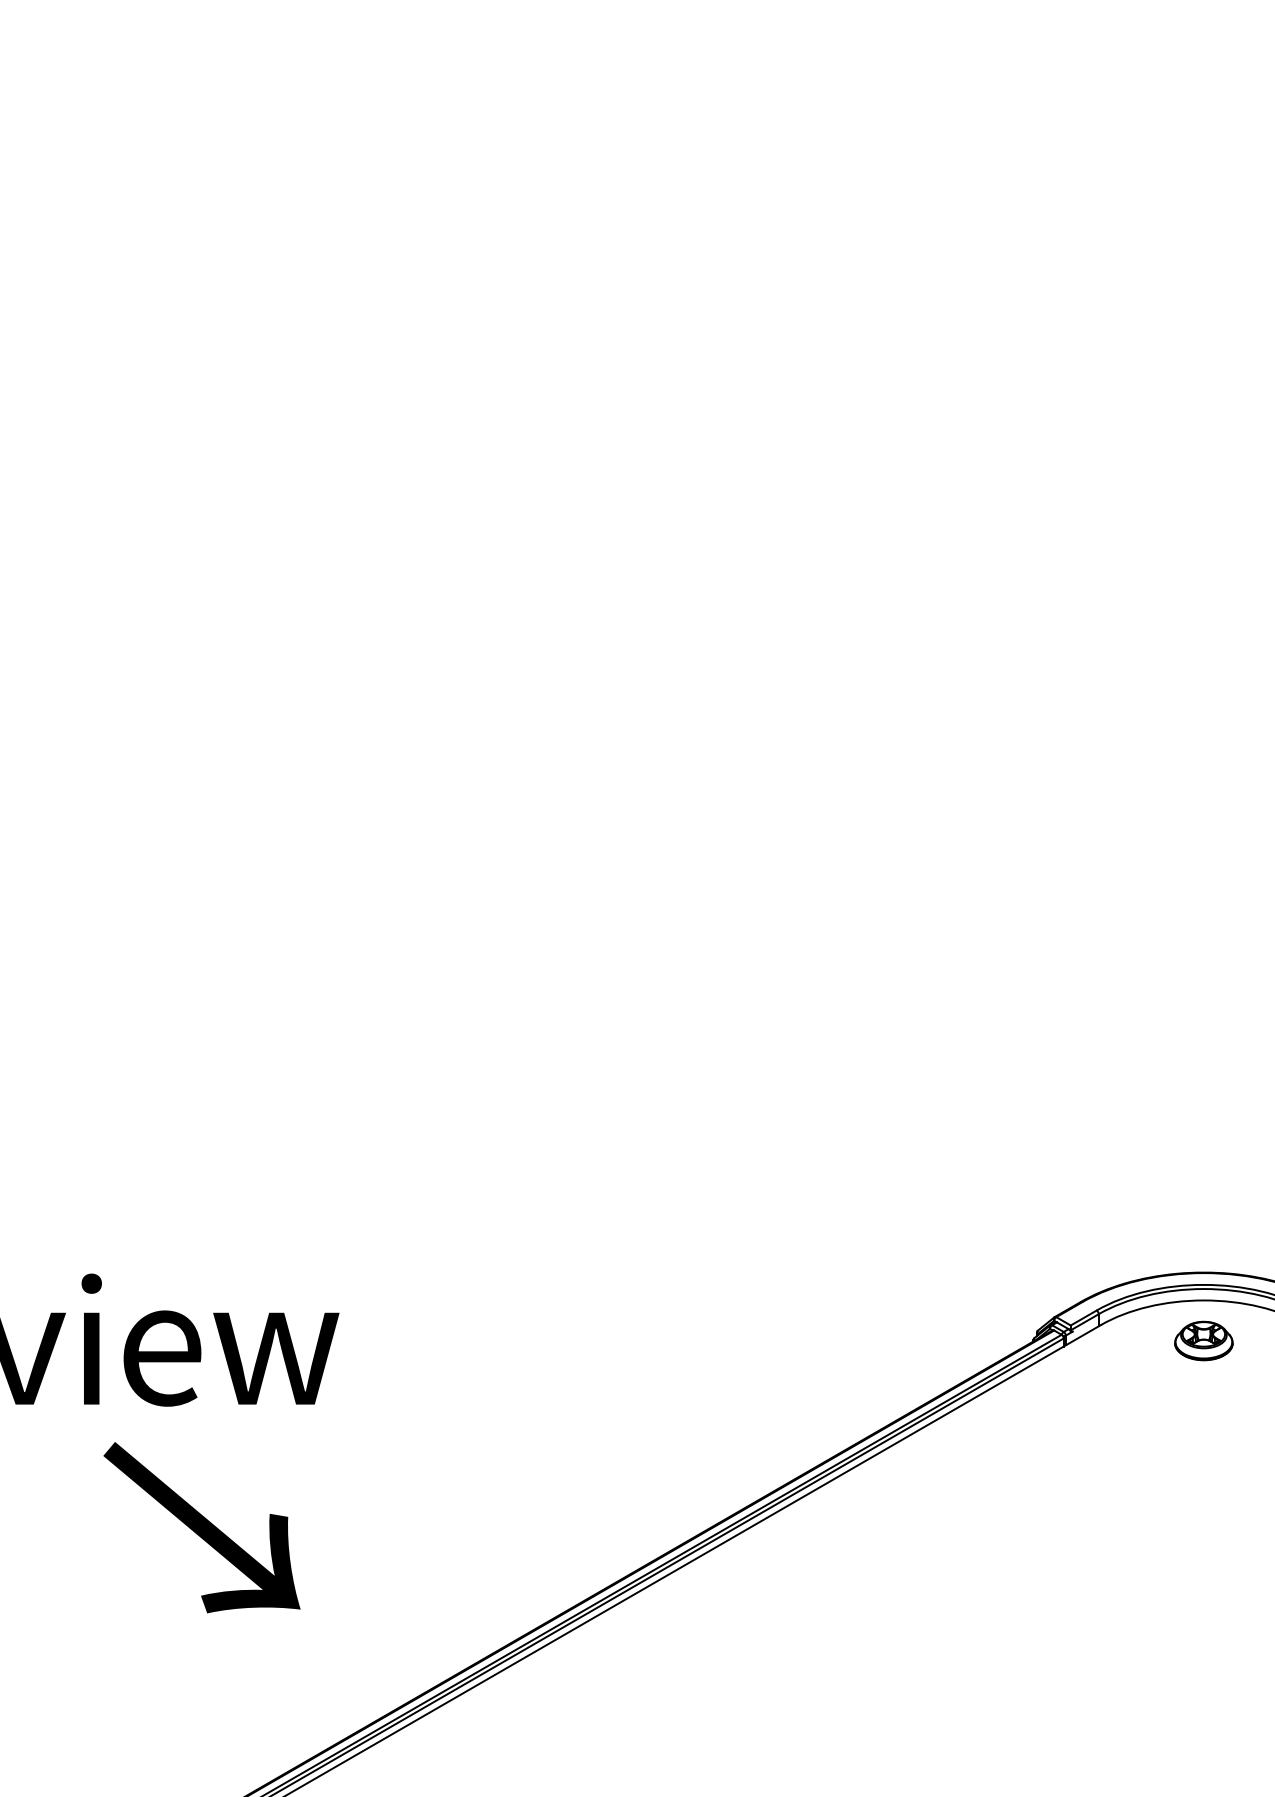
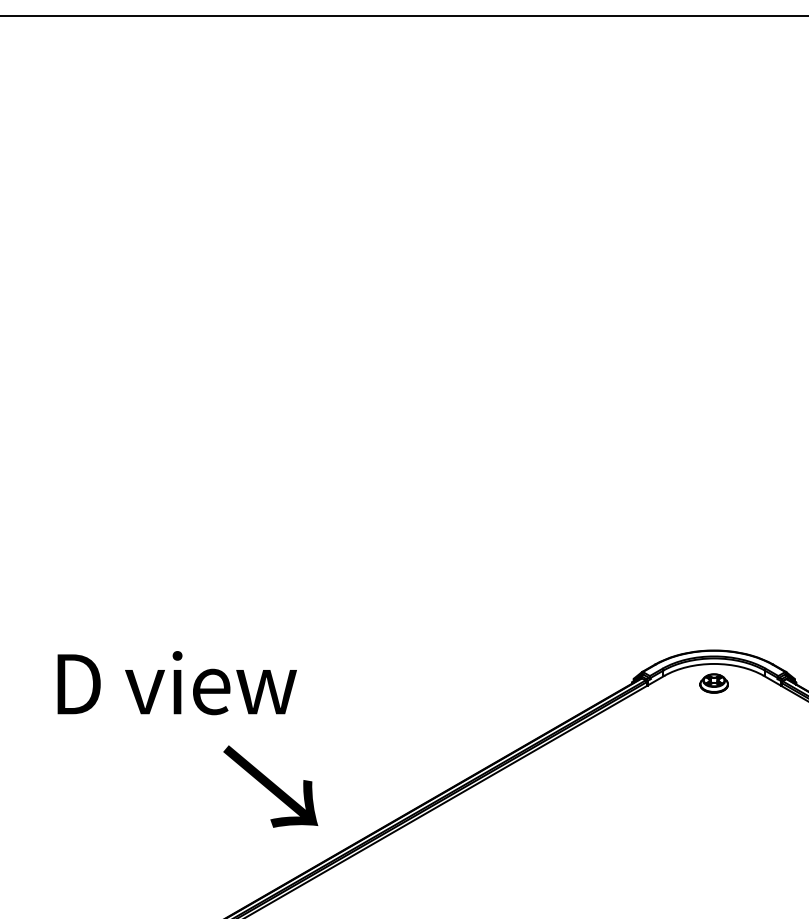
text: (201, 1527) -> (270, 786), moved

